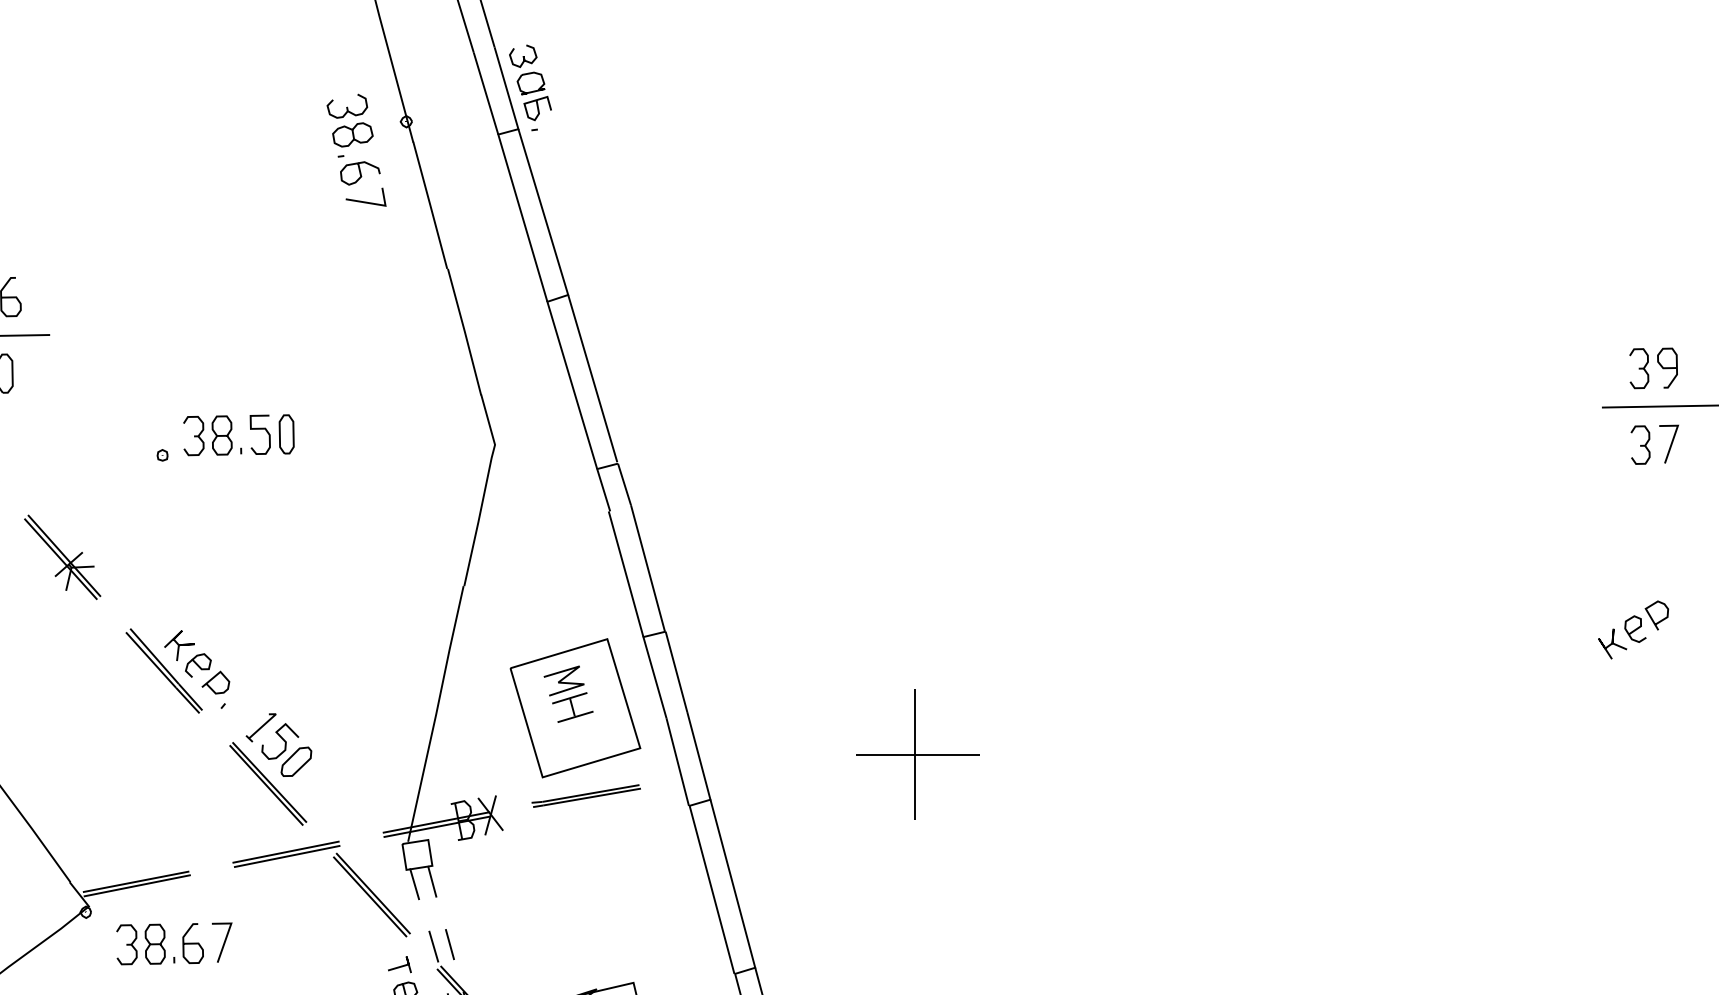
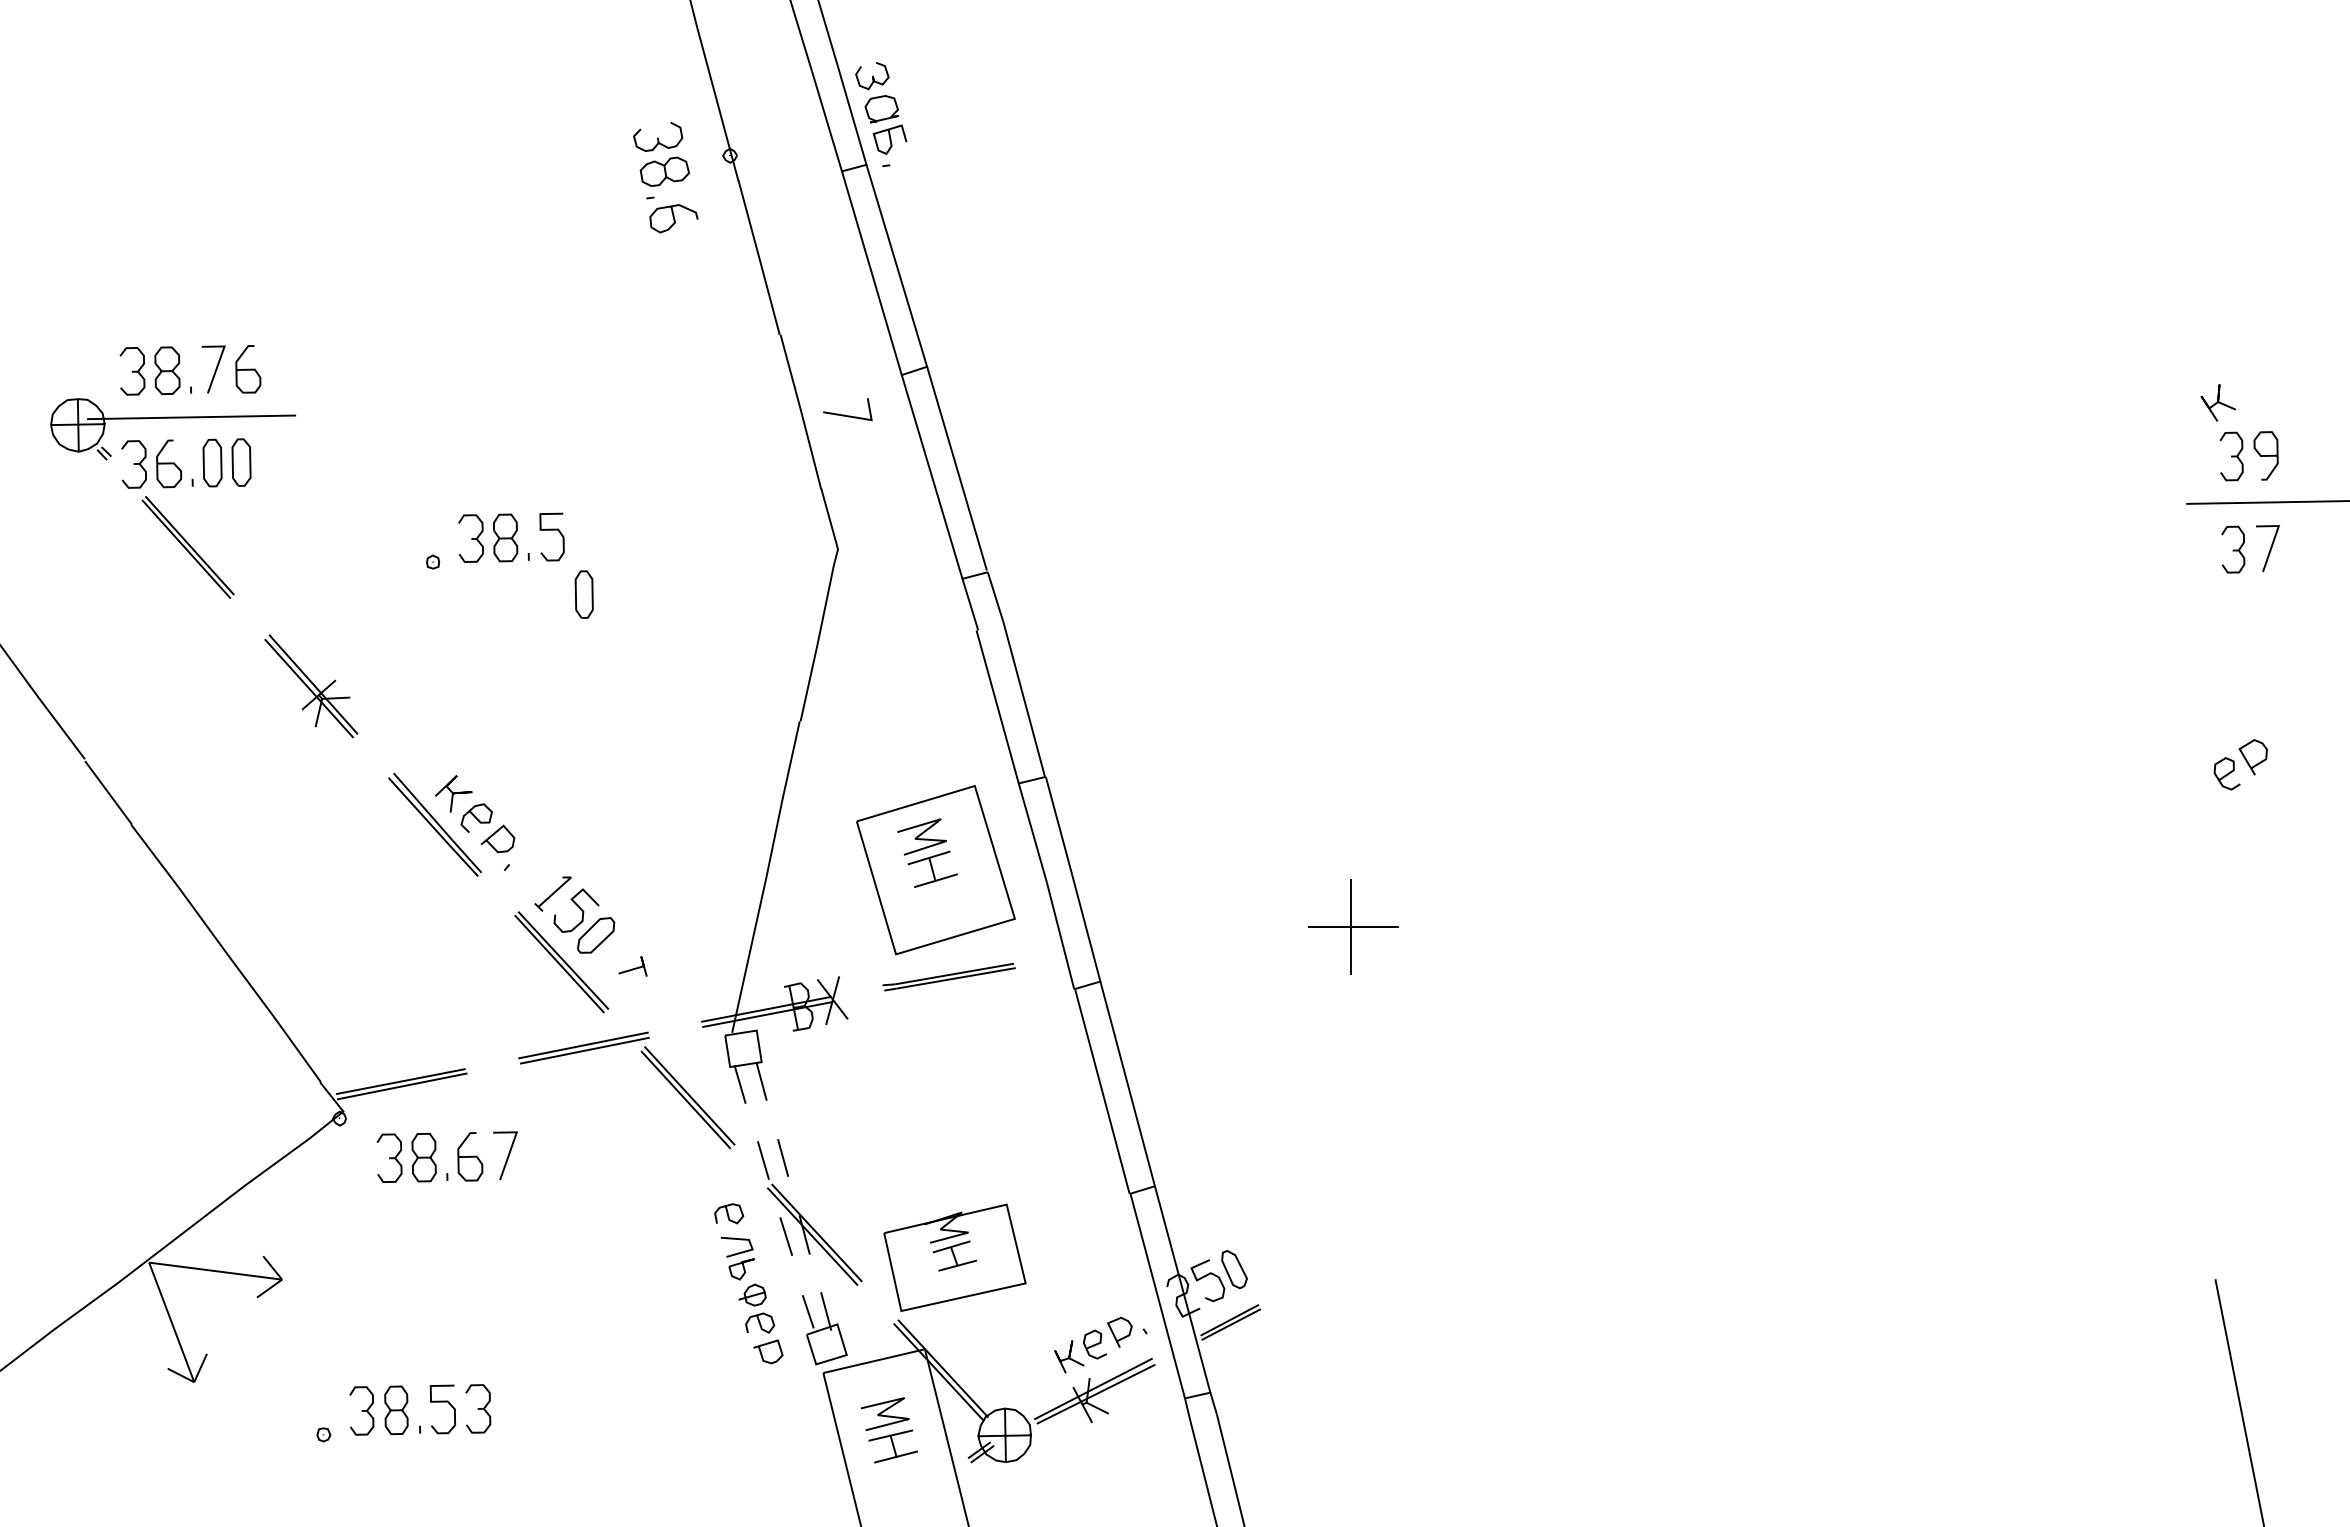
line: (363, 201) -> (844, 414), moved
part: (286, 434) -> (583, 594), moved
curve: (1612, 643) -> (2217, 402), moved
part: (918, 754) -> (1353, 926), size x0.6
line: (399, 966) -> (632, 968), moved

